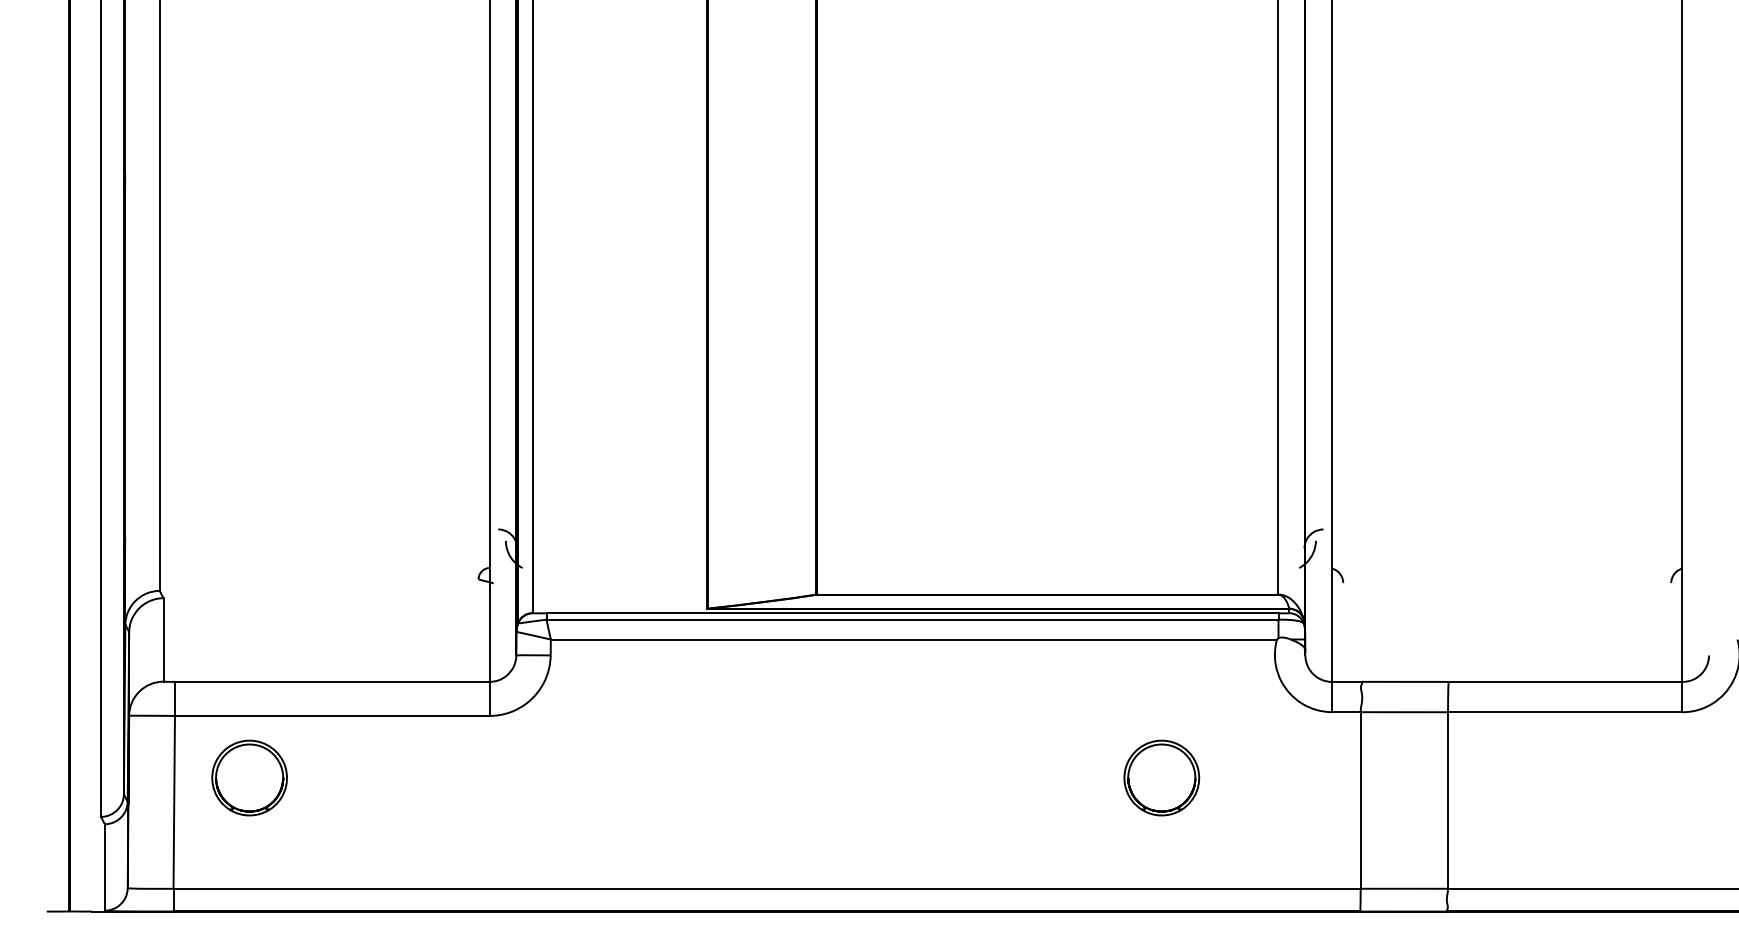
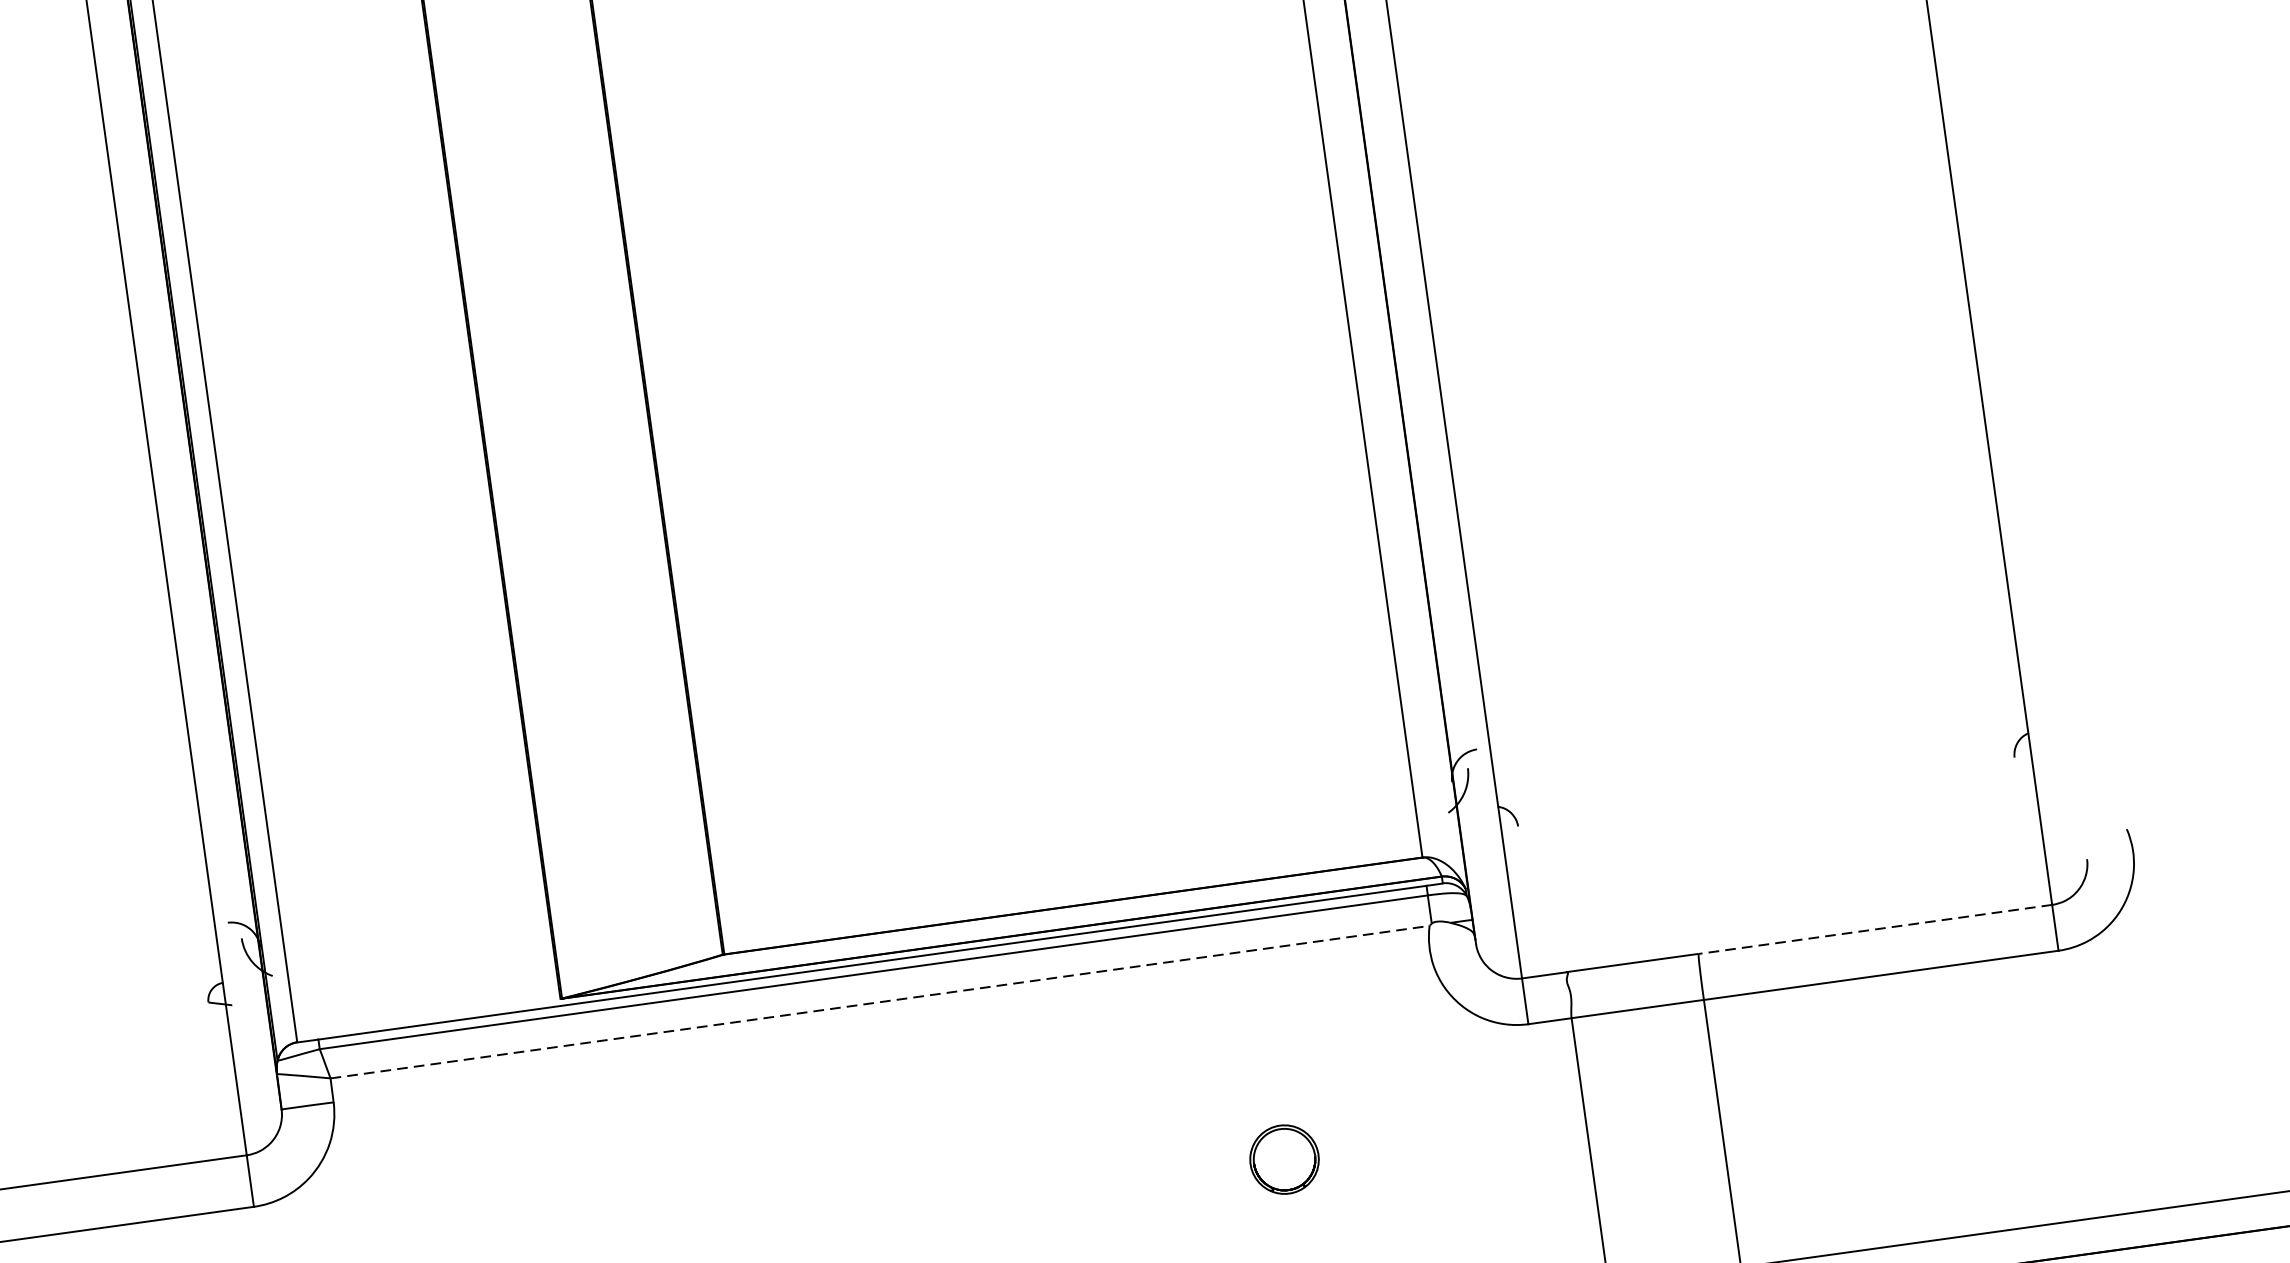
line: (914, 639) -> (880, 1001), solid -> dashed
line: (1565, 681) -> (1875, 928), solid -> dashed
part: (1161, 777) -> (1283, 1158), size x0.6

